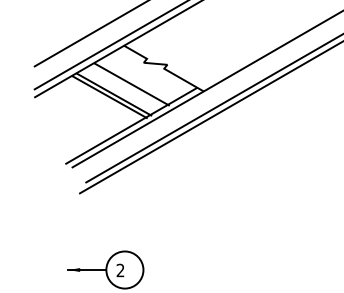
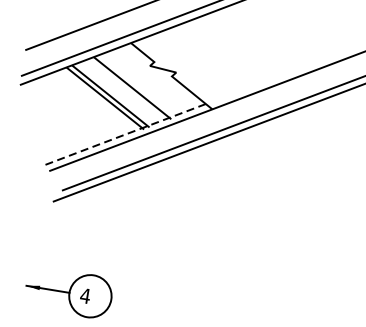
line: (130, 126) -> (123, 135), solid -> dashed
text: (120, 270) -> (85, 295), 2 -> 4

